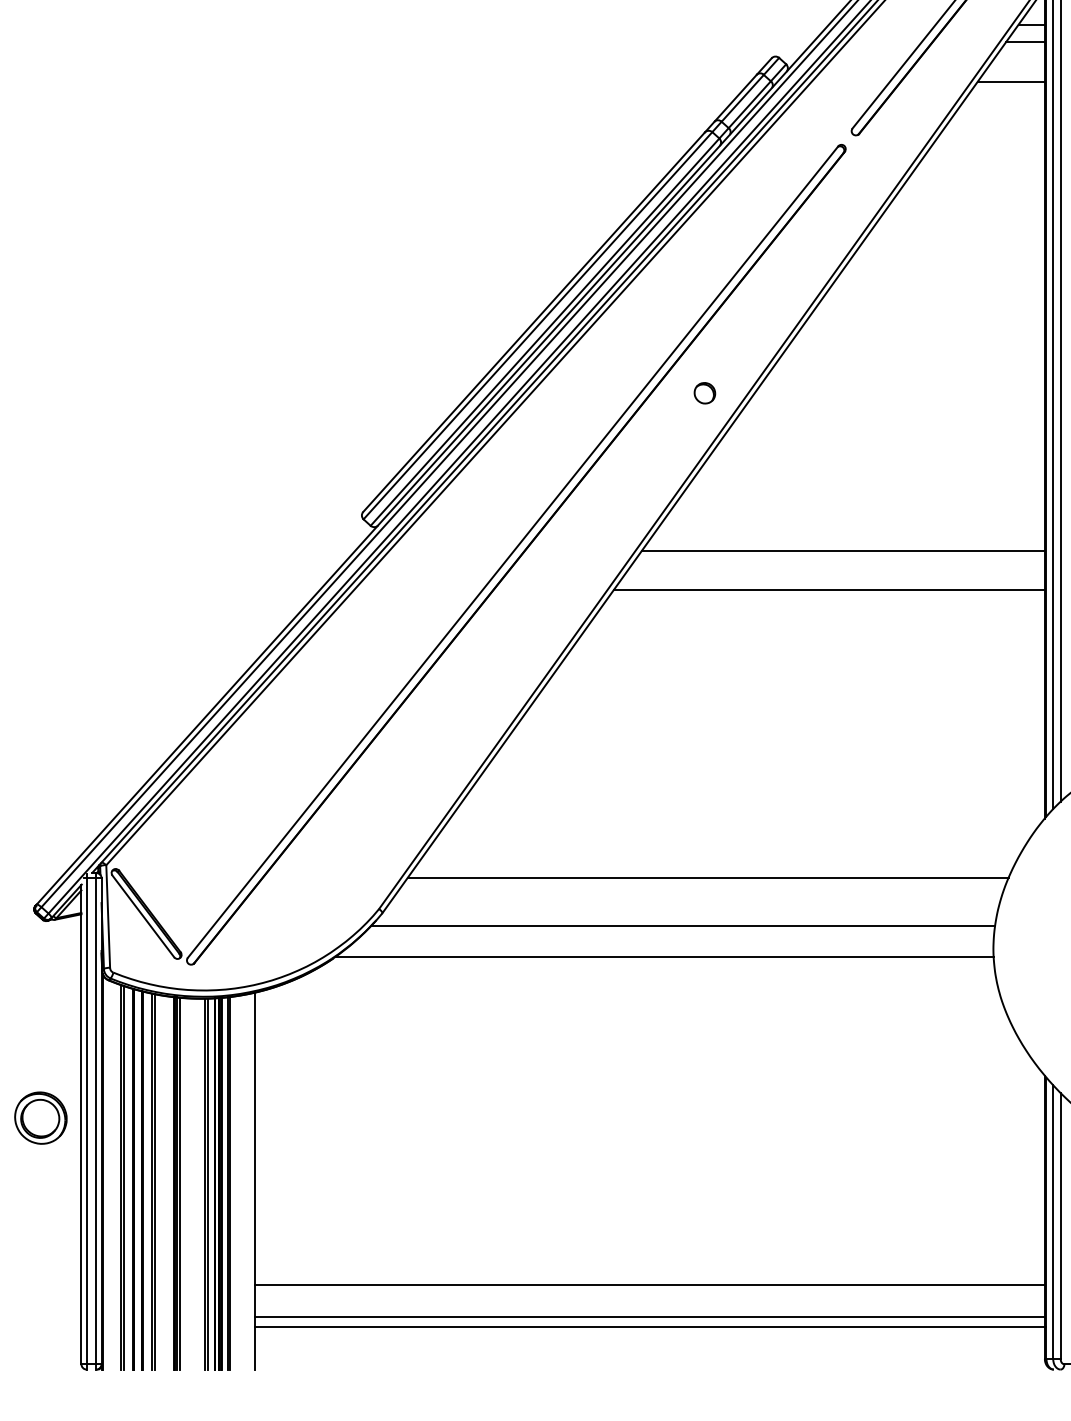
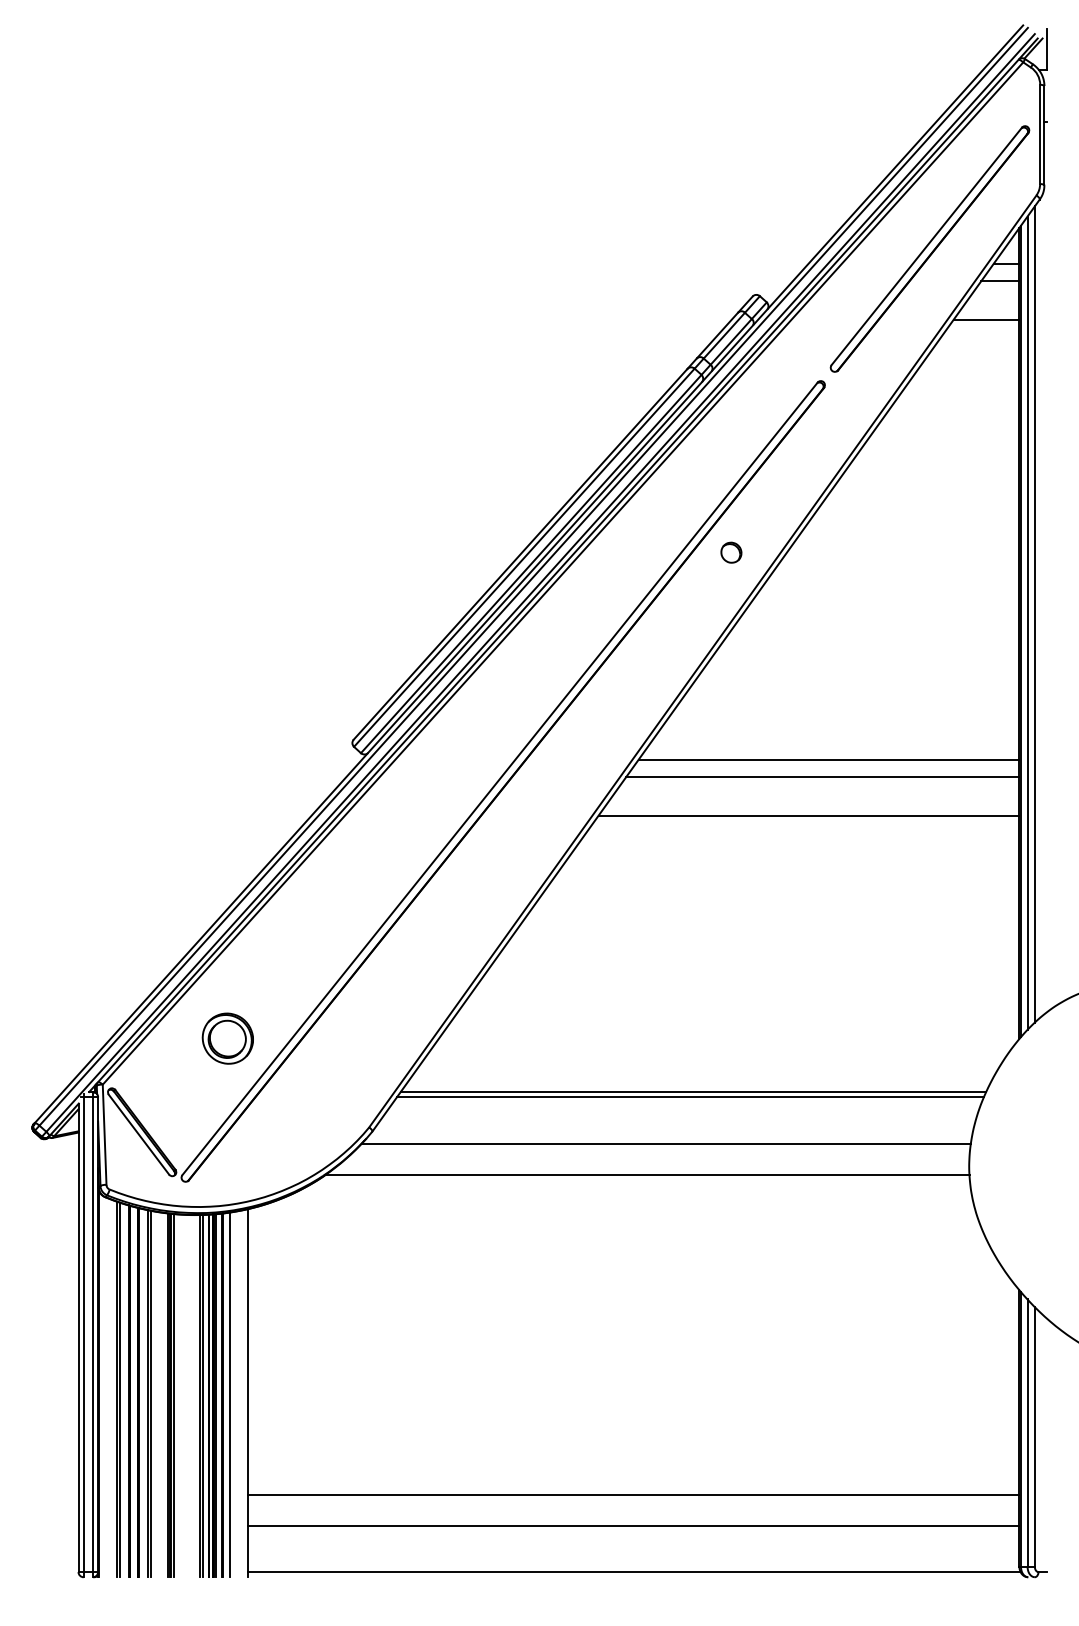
part: (704, 393) -> (731, 552), moved
line: (849, 533) -> (828, 760), added
line: (711, 873) -> (693, 1092), added
part: (40, 1117) -> (227, 1038), moved
line: (237, 1182) -> (230, 1394), added
line: (650, 1327) -> (634, 1572), moved

